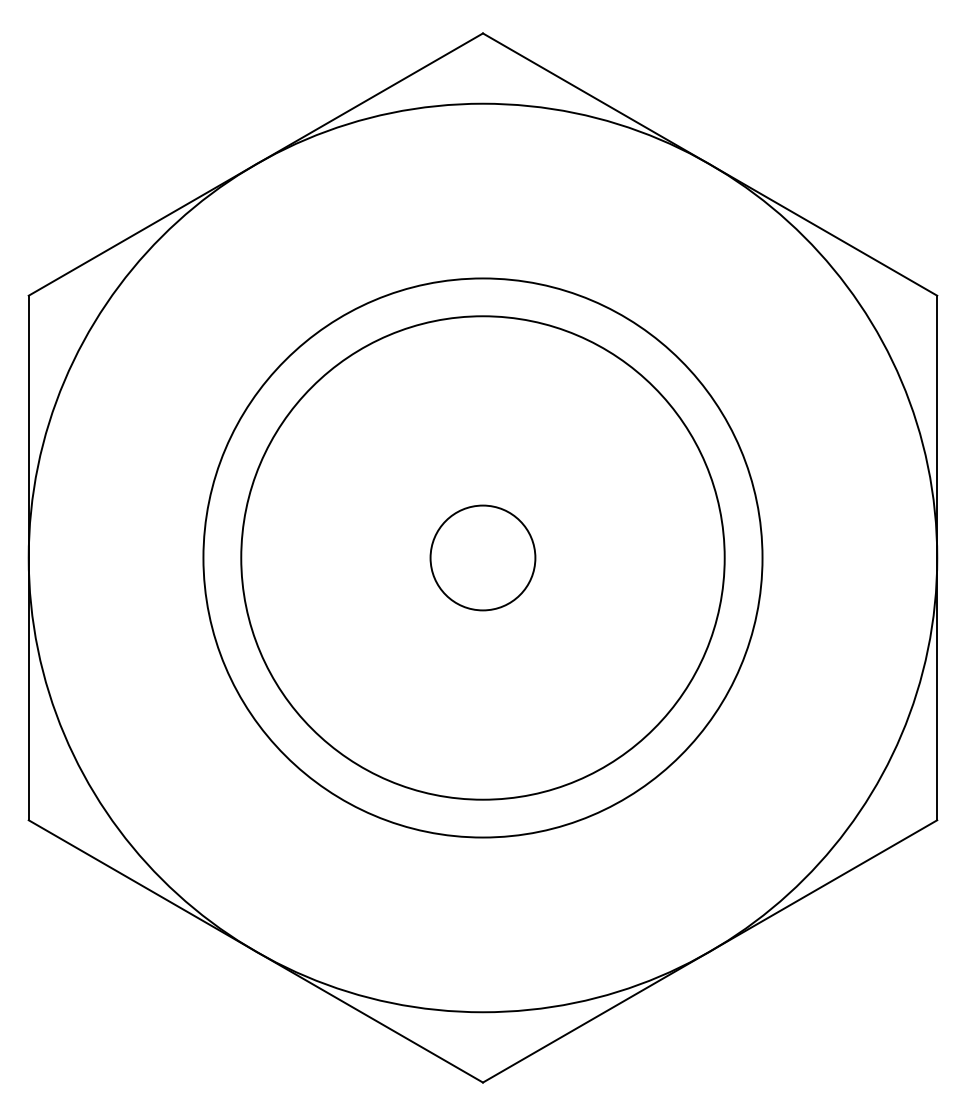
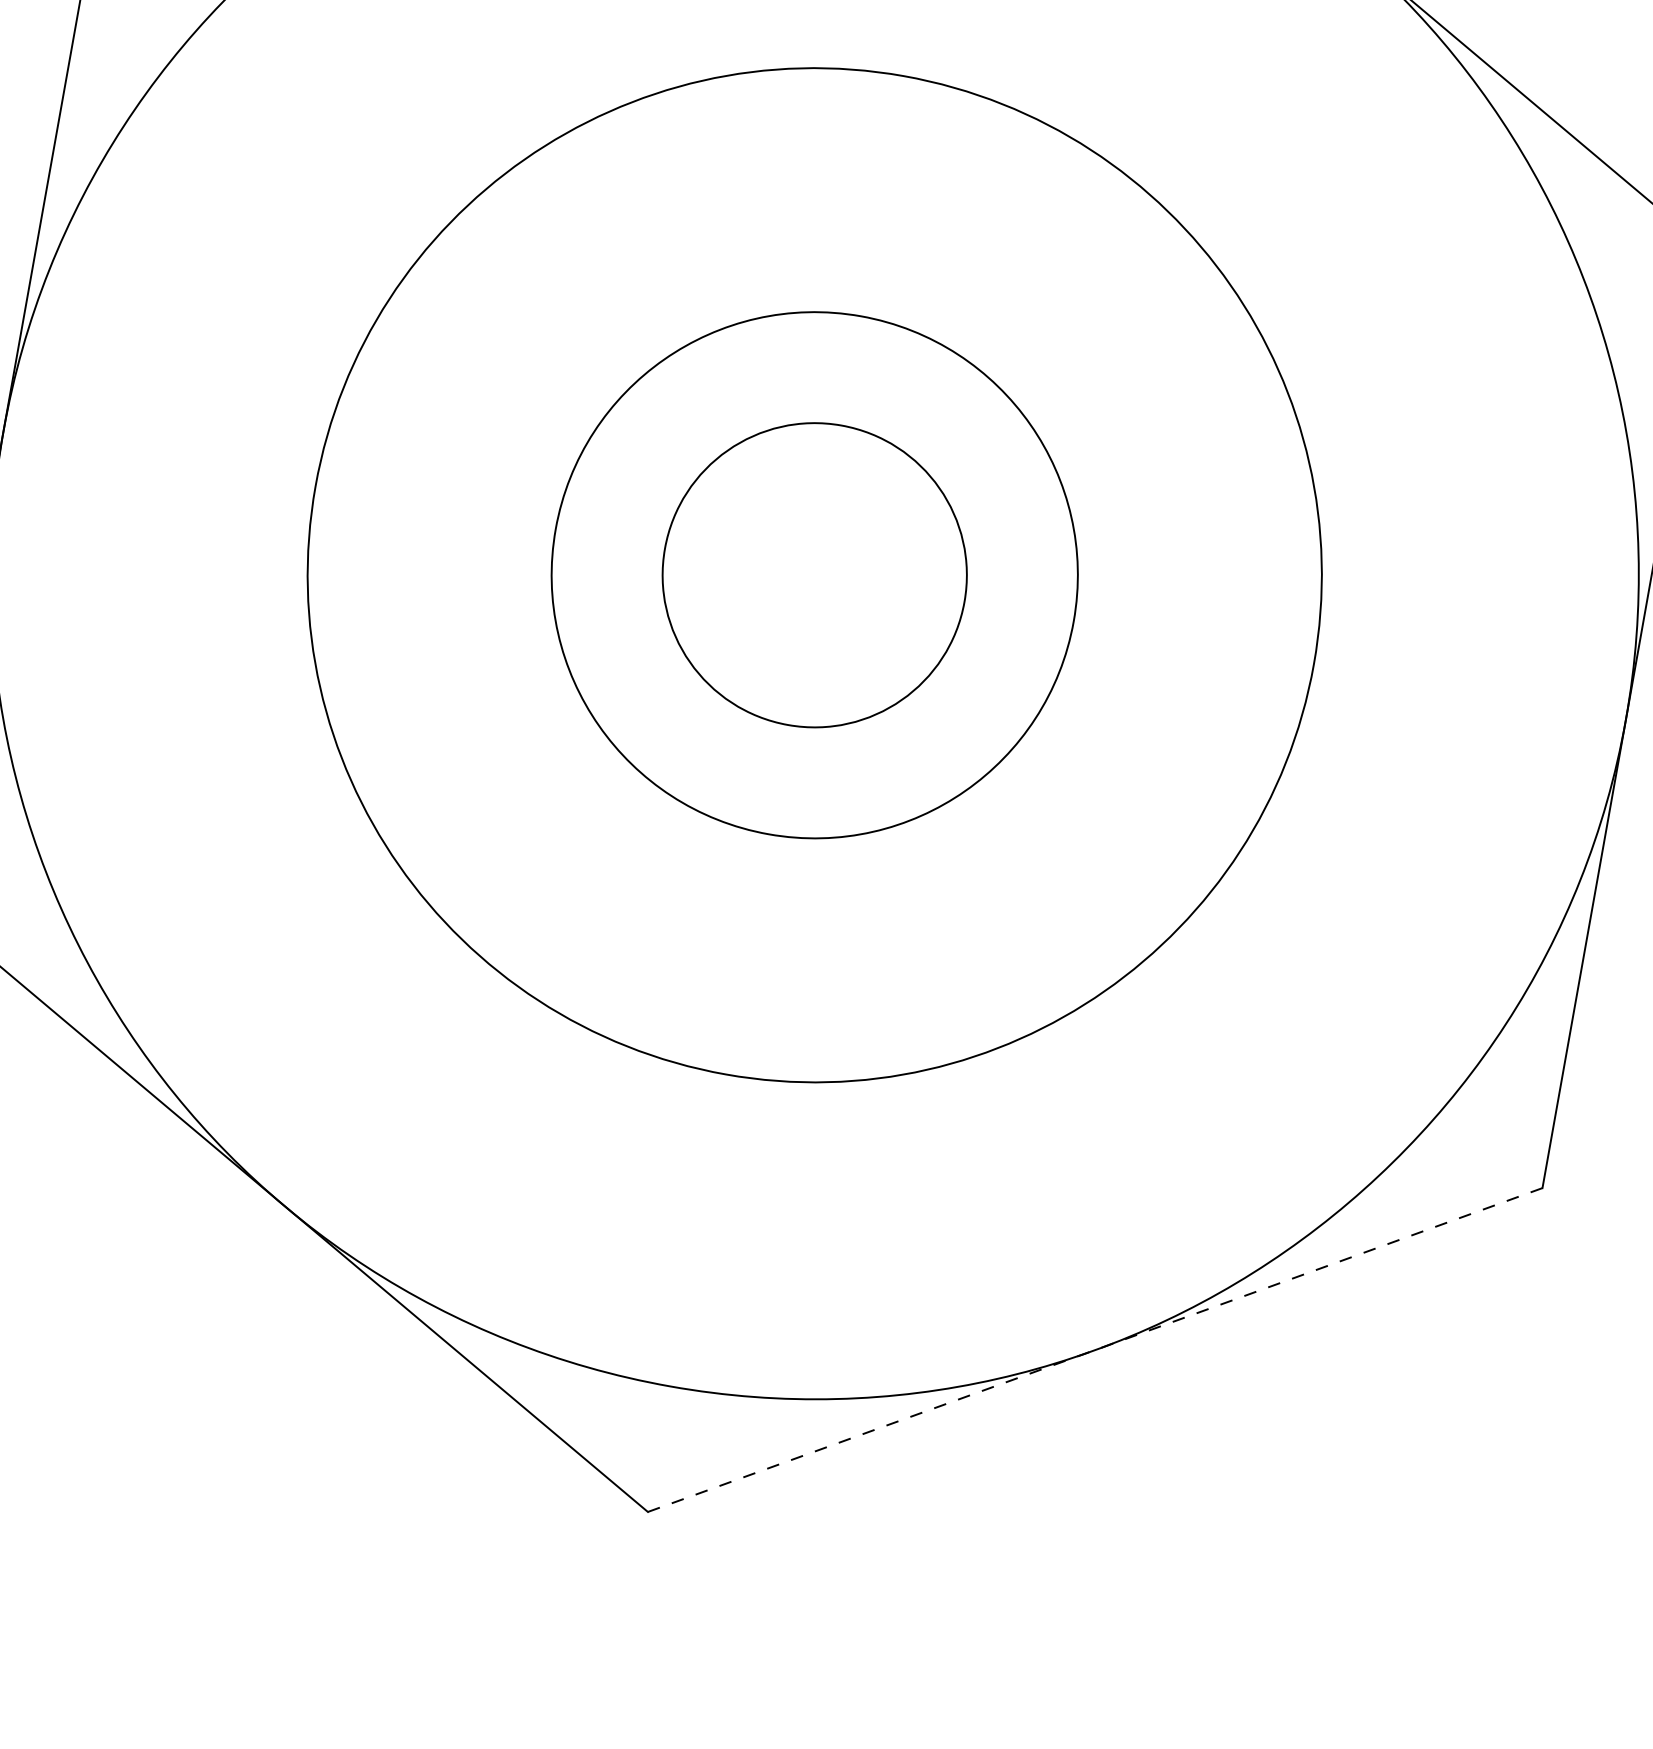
circle: (482, 557) -> (814, 574), size x0.6
circle: (482, 557) -> (814, 574), size x1.6
line: (710, 951) -> (1095, 1350), solid -> dashed

